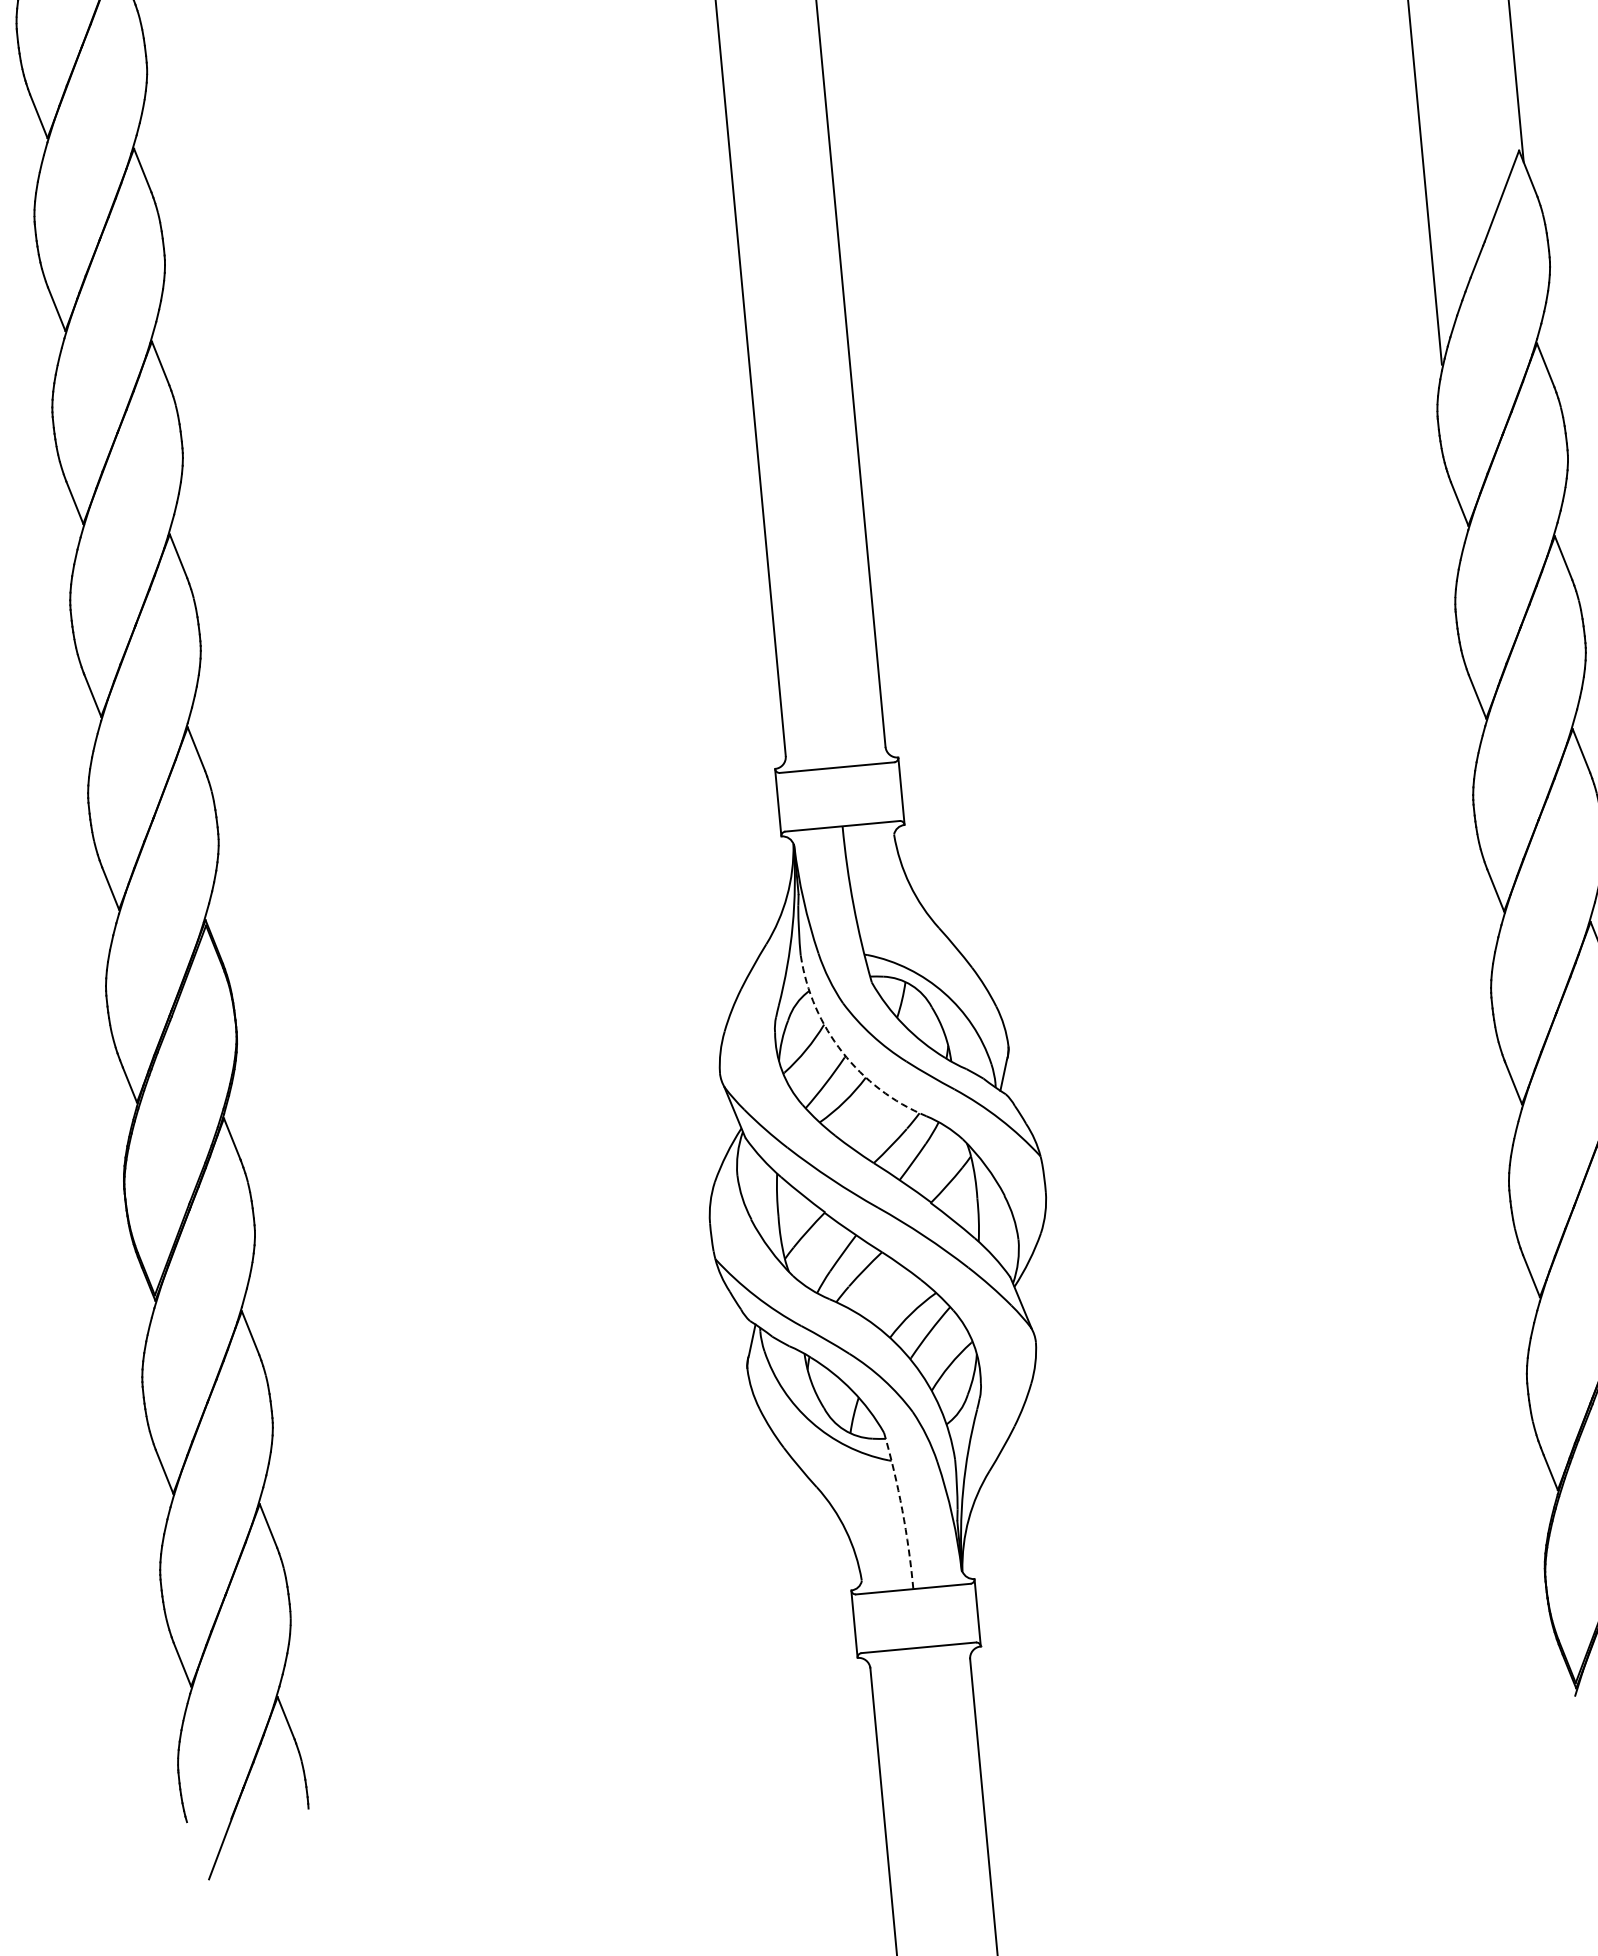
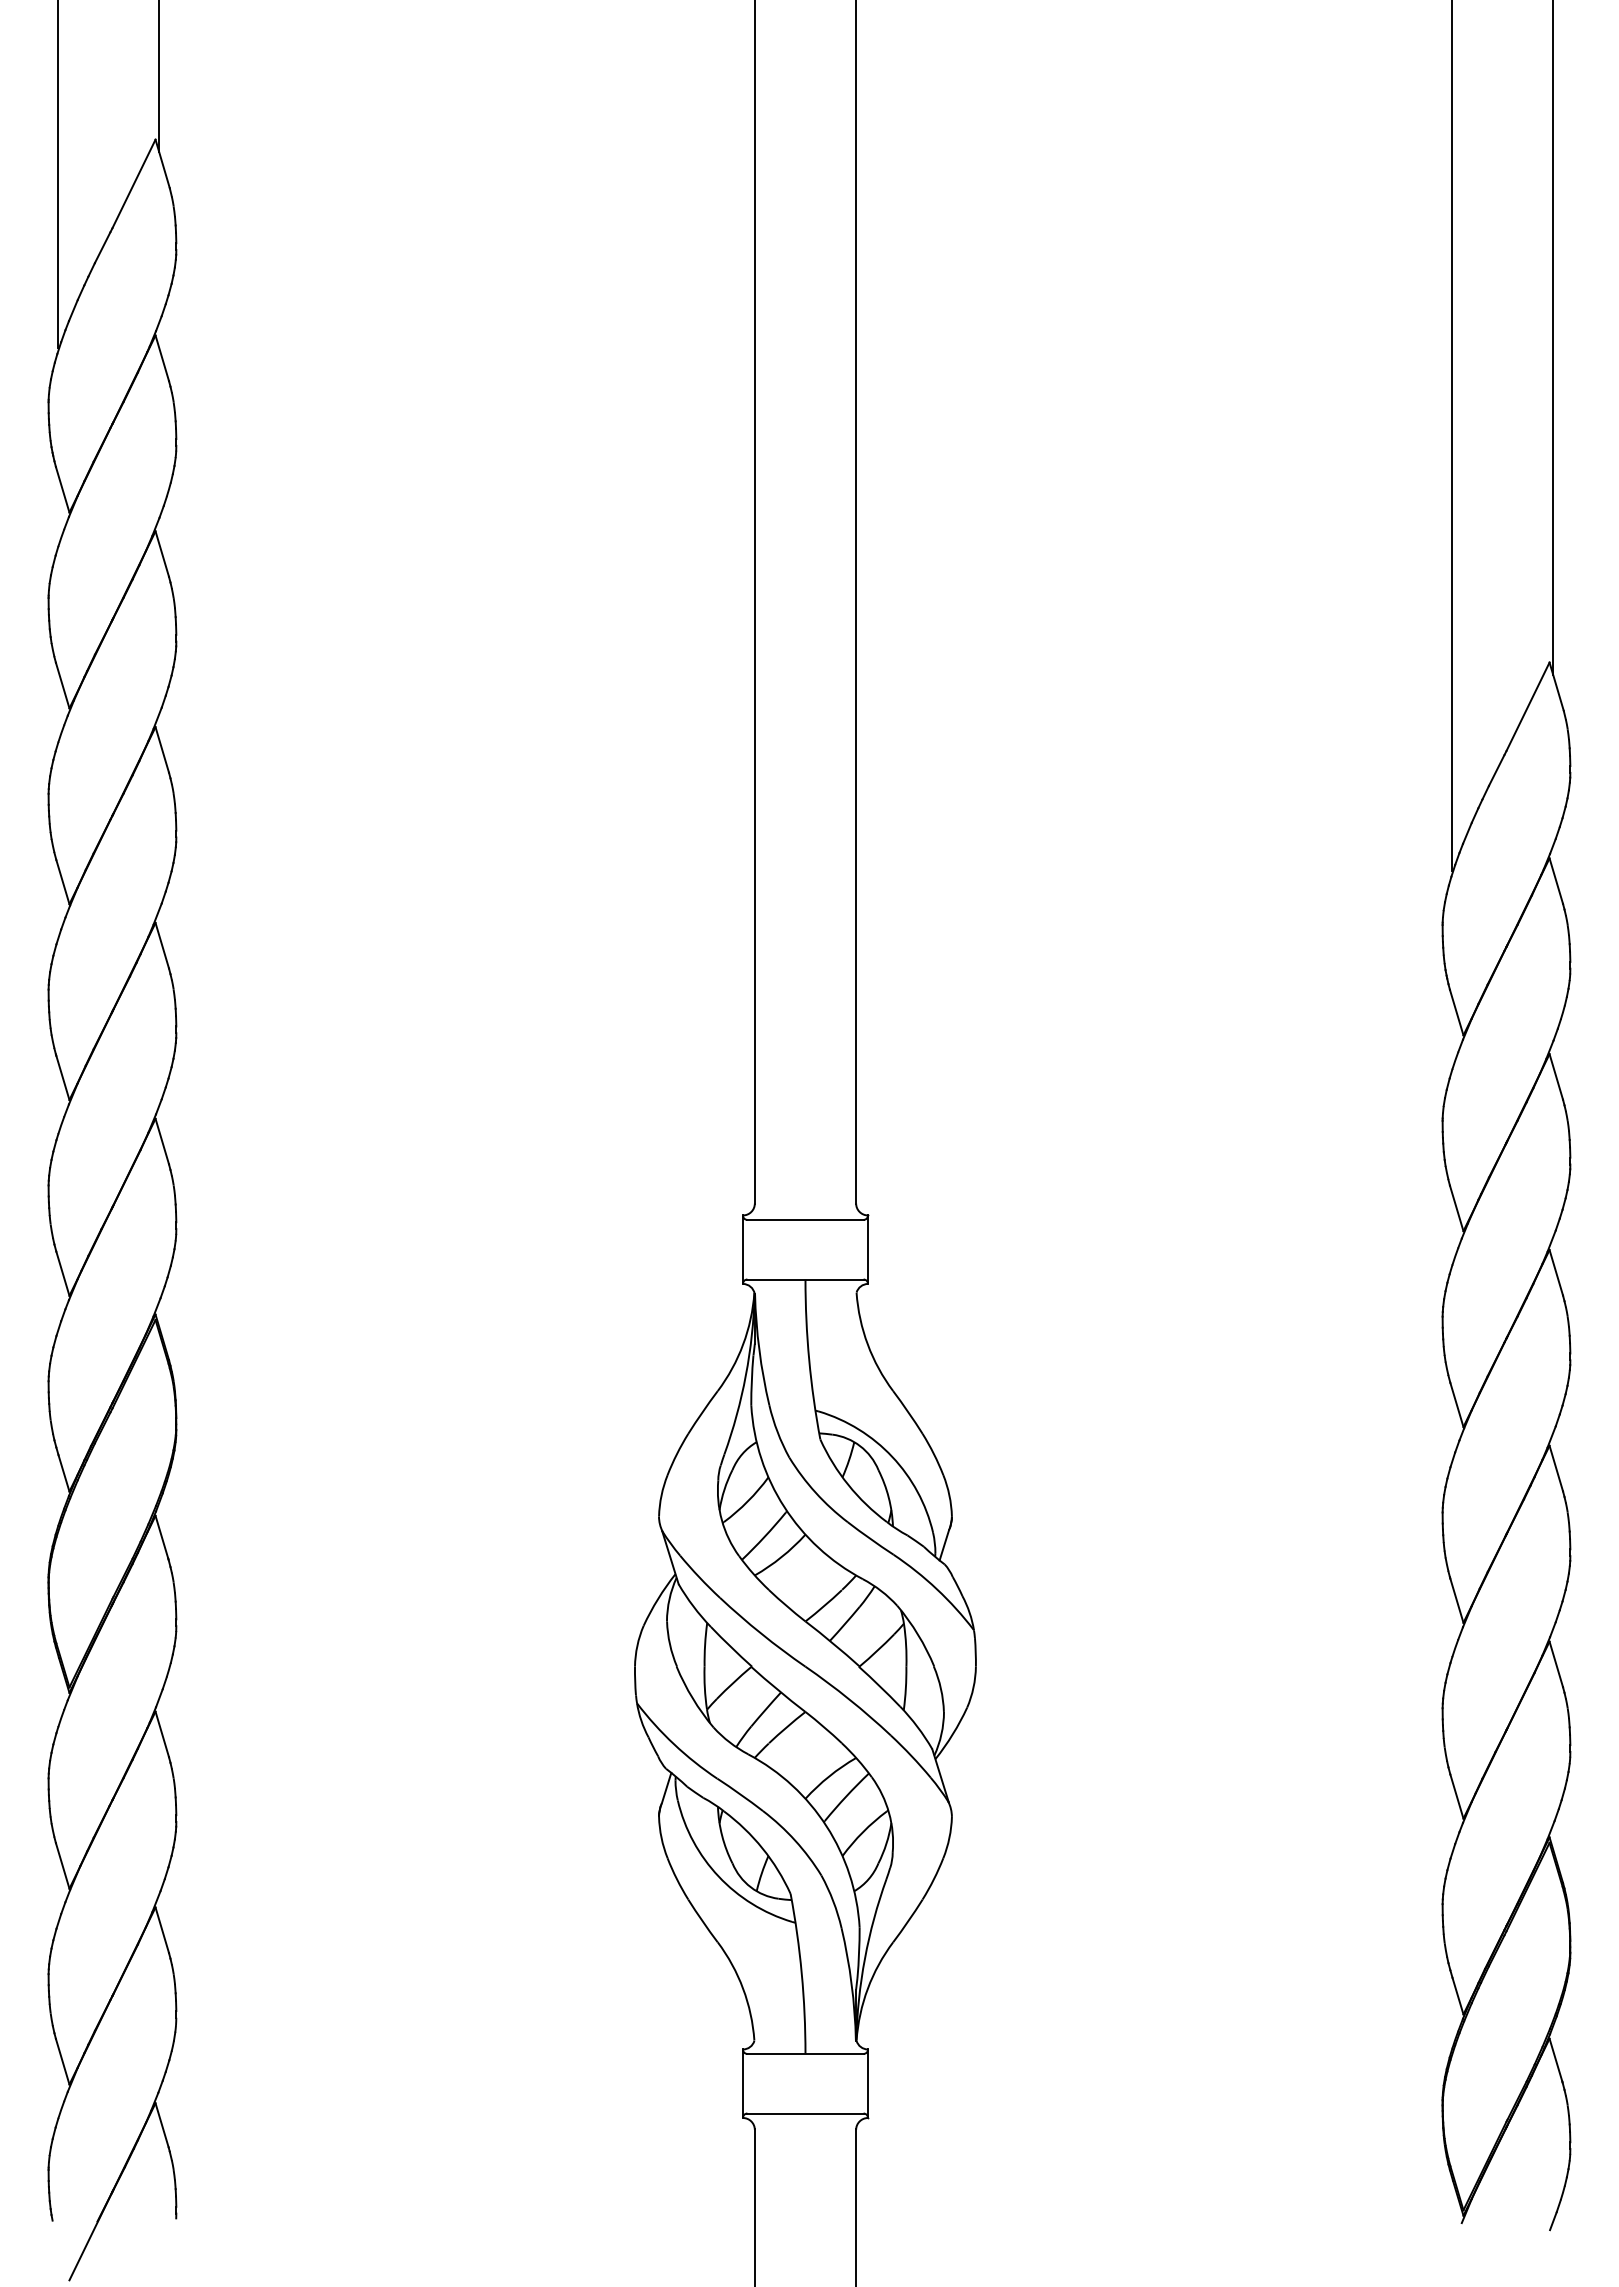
arc: (842, 1052) -> (784, 1507), dashed -> solid
arc: (902, 1510) -> (801, 1973), dashed -> solid

